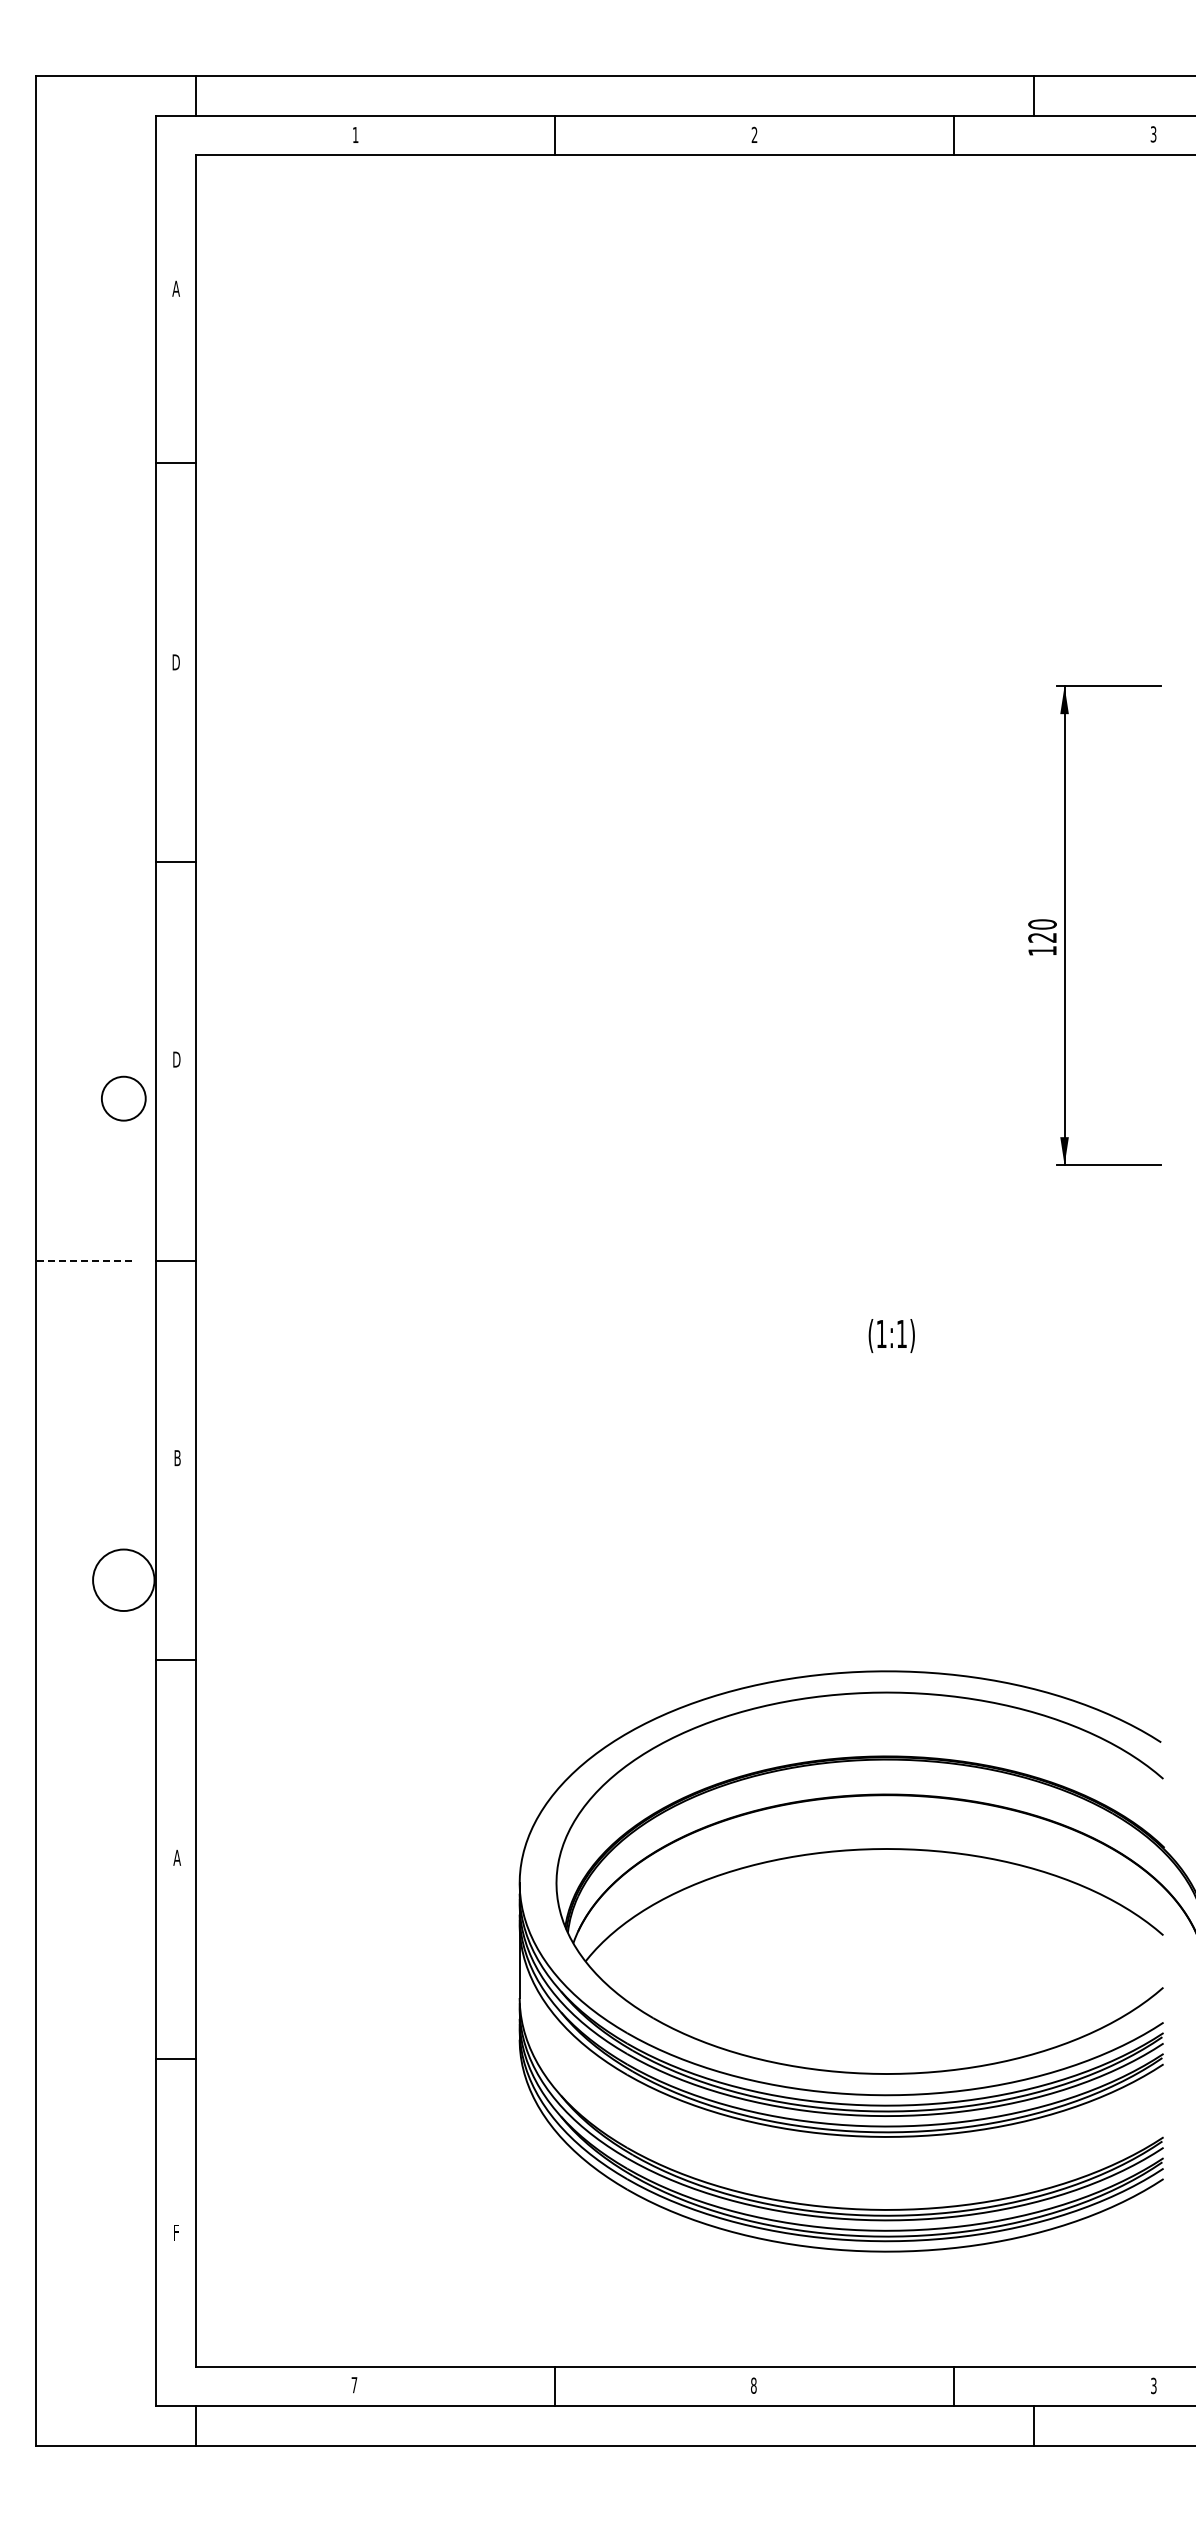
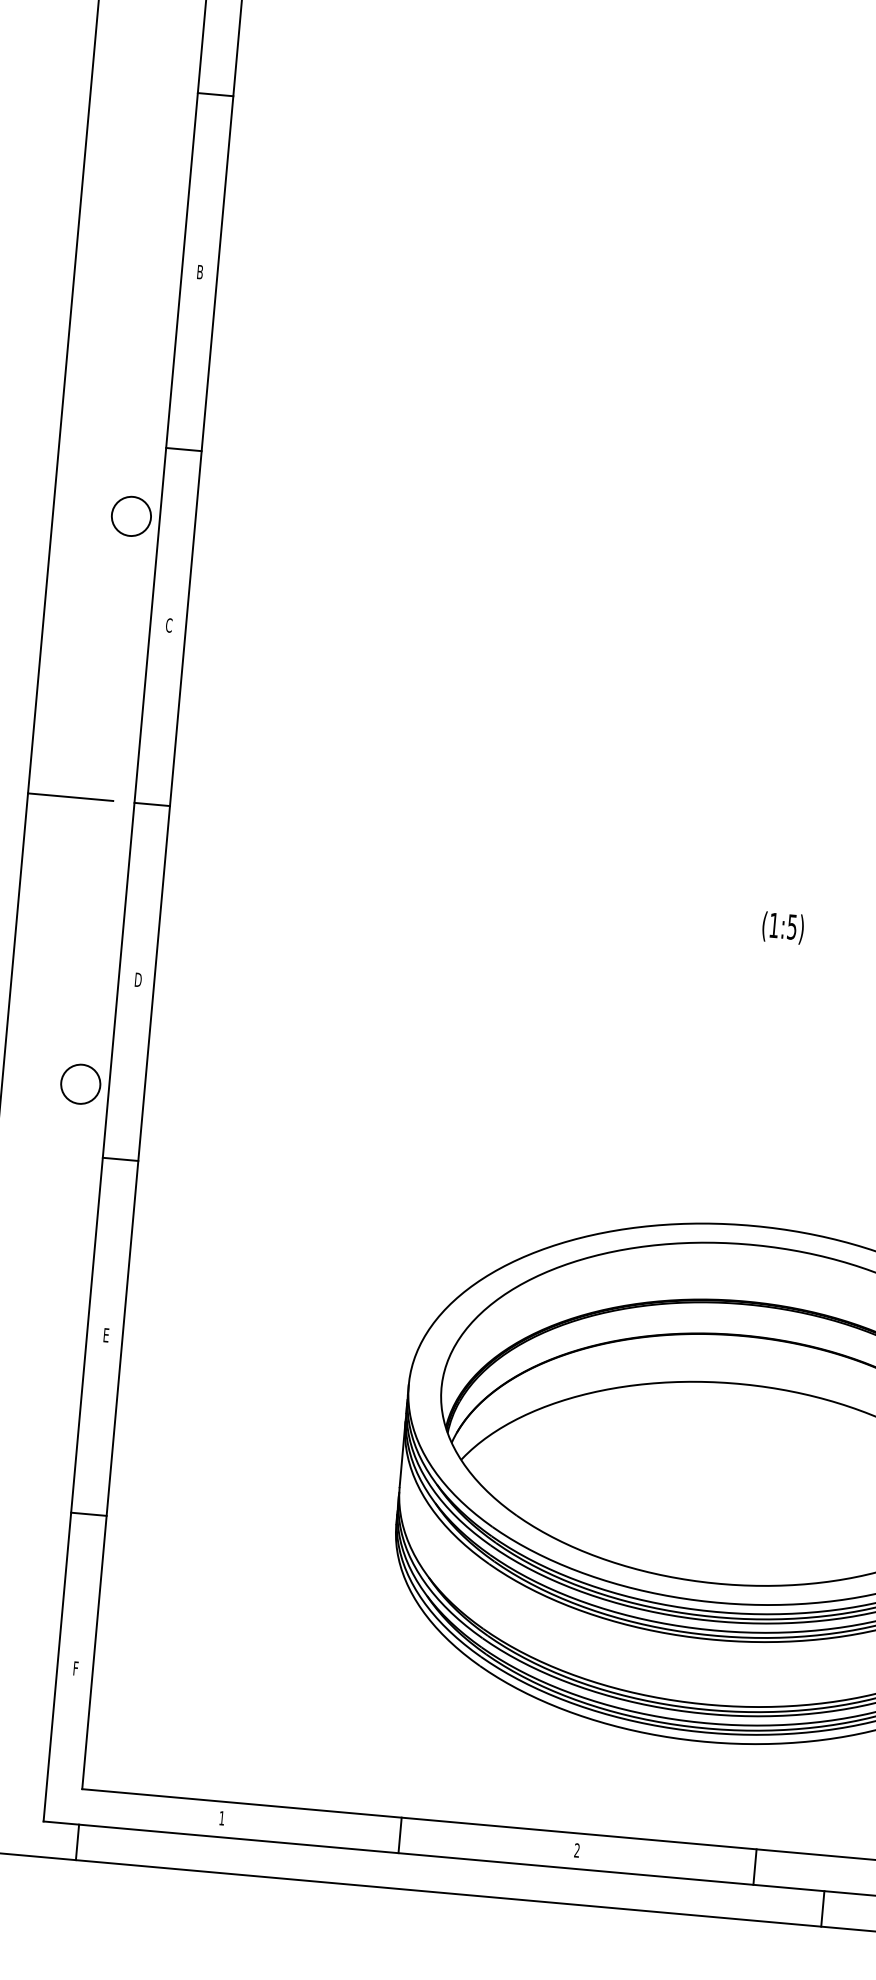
text: (175, 662) -> (199, 272), D -> B
text: (176, 1059) -> (168, 625), D -> C
circle: (123, 1098) -> (131, 516), moved
line: (83, 1261) -> (70, 797), dashed -> solid
text: (901, 1334) -> (791, 927), (1:1) -> (1:5)
text: (177, 1457) -> (138, 979), B -> D
circle: (123, 1580) -> (80, 1084), size x0.71
text: (176, 1857) -> (105, 1334), A -> E
text: (354, 2385) -> (222, 1818), 7 -> 1
text: (753, 2385) -> (576, 1850), 8 -> 2

